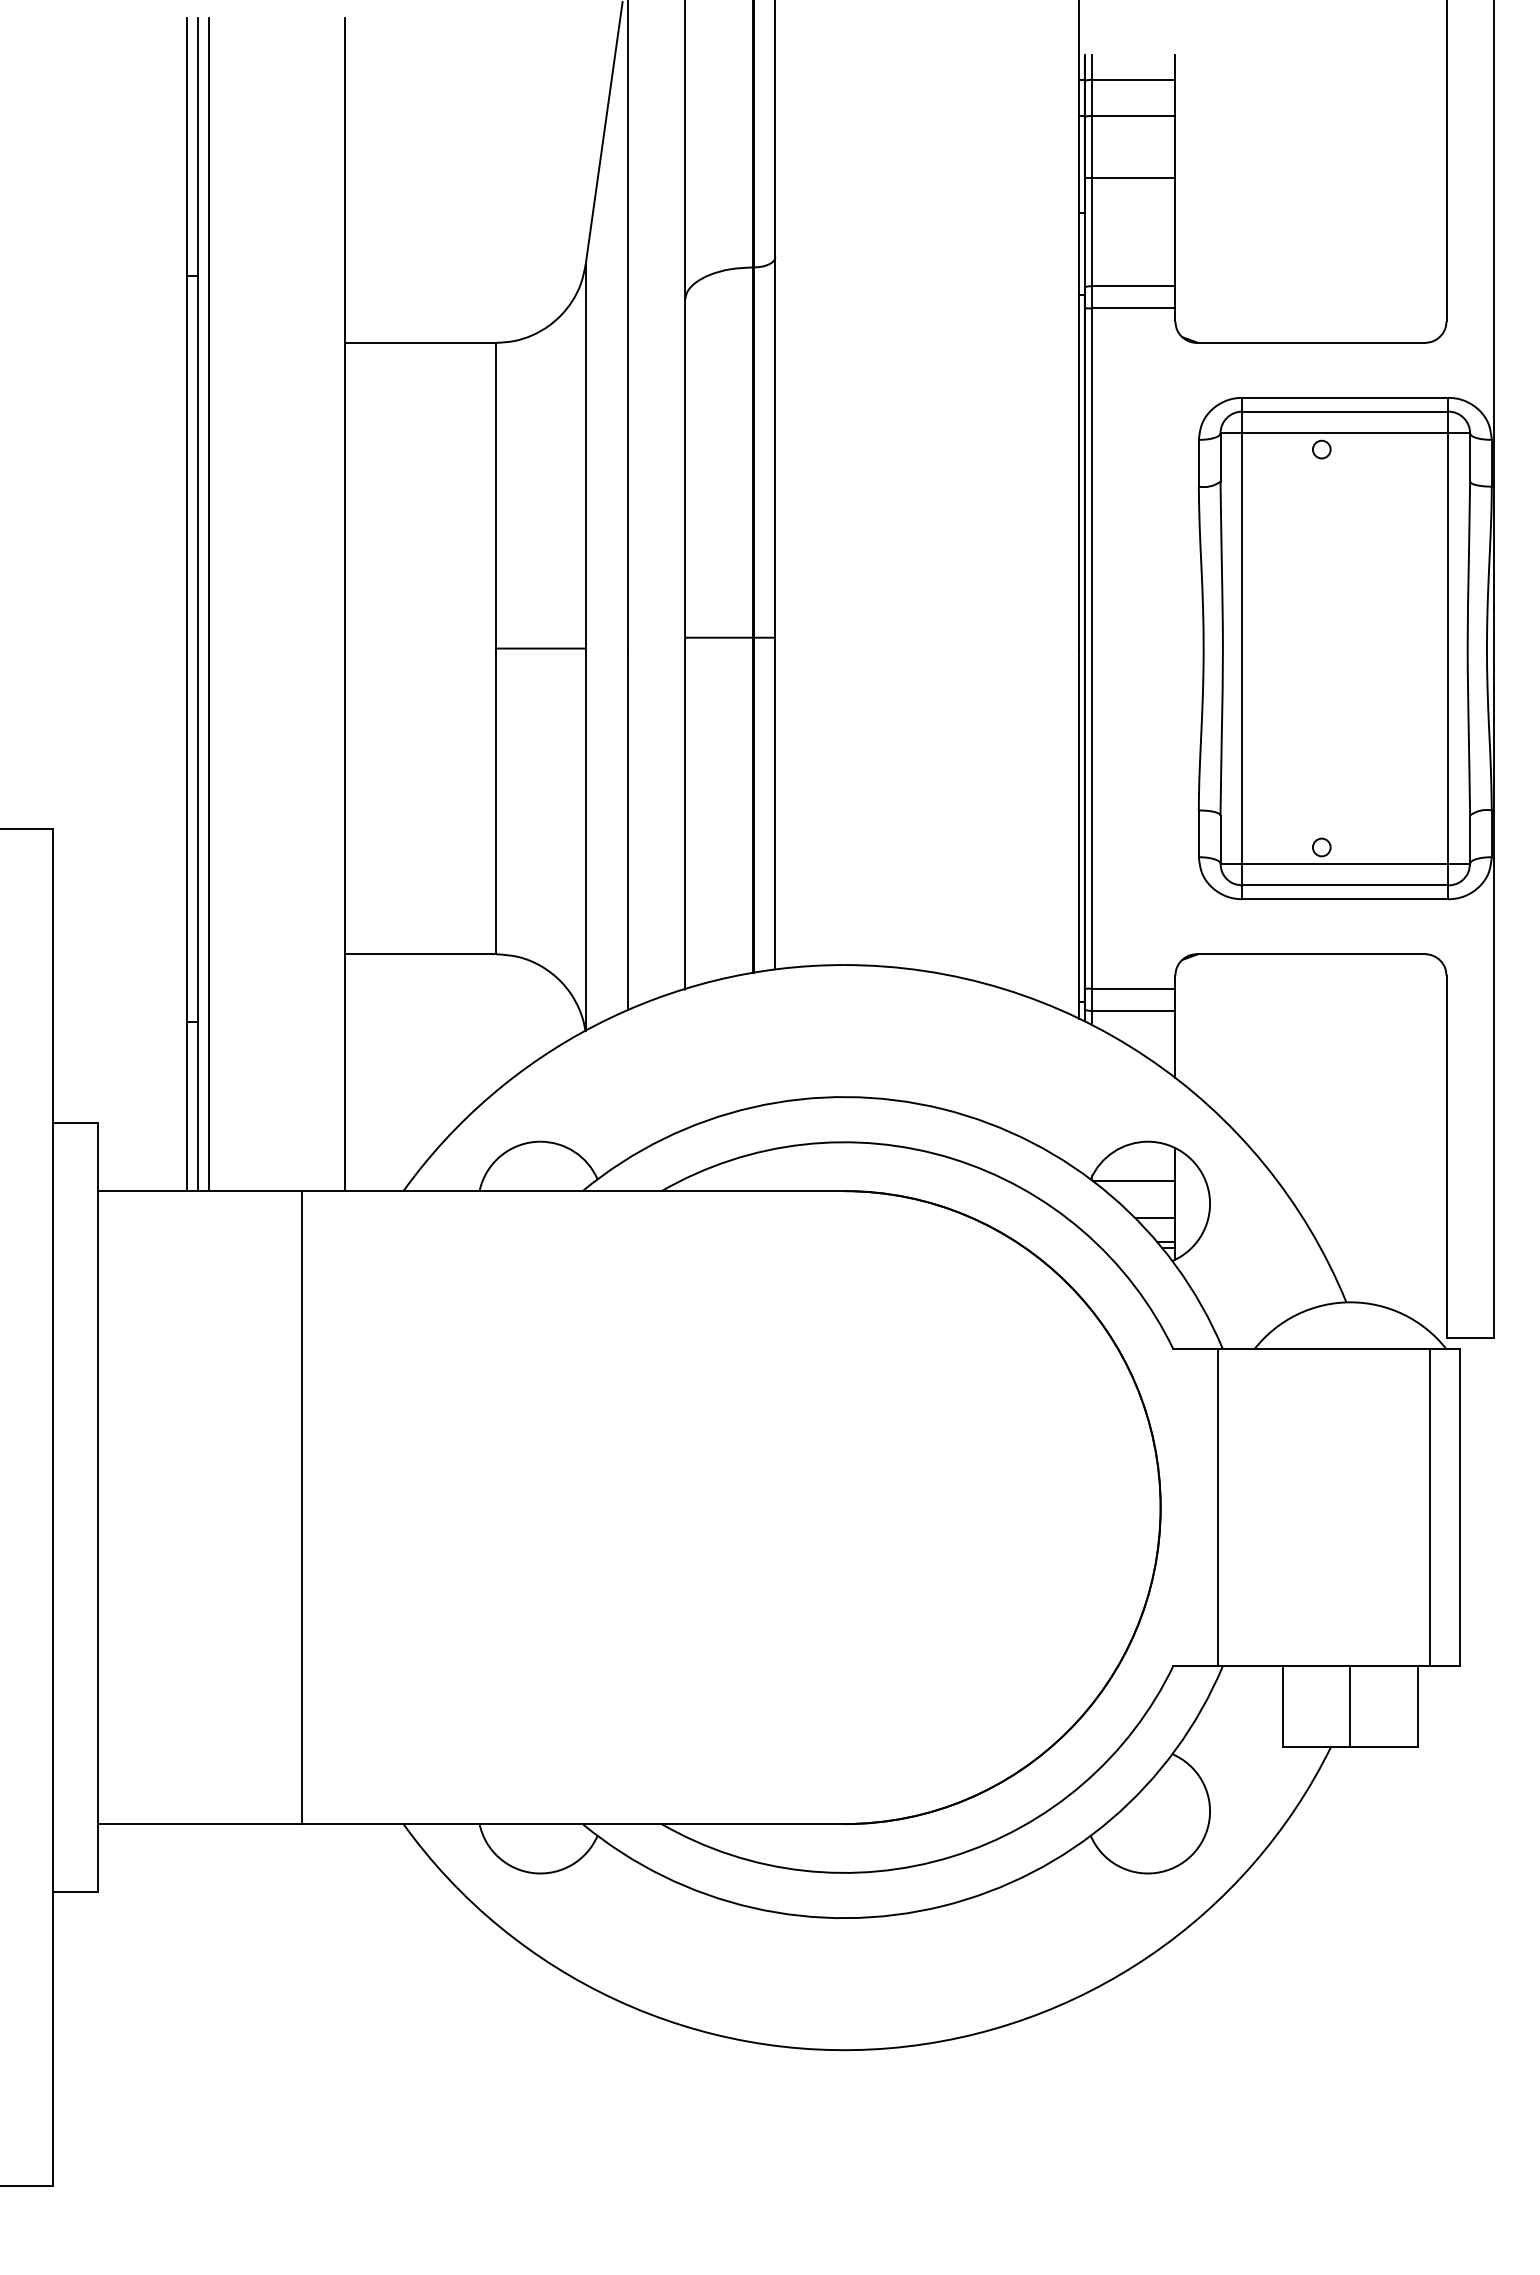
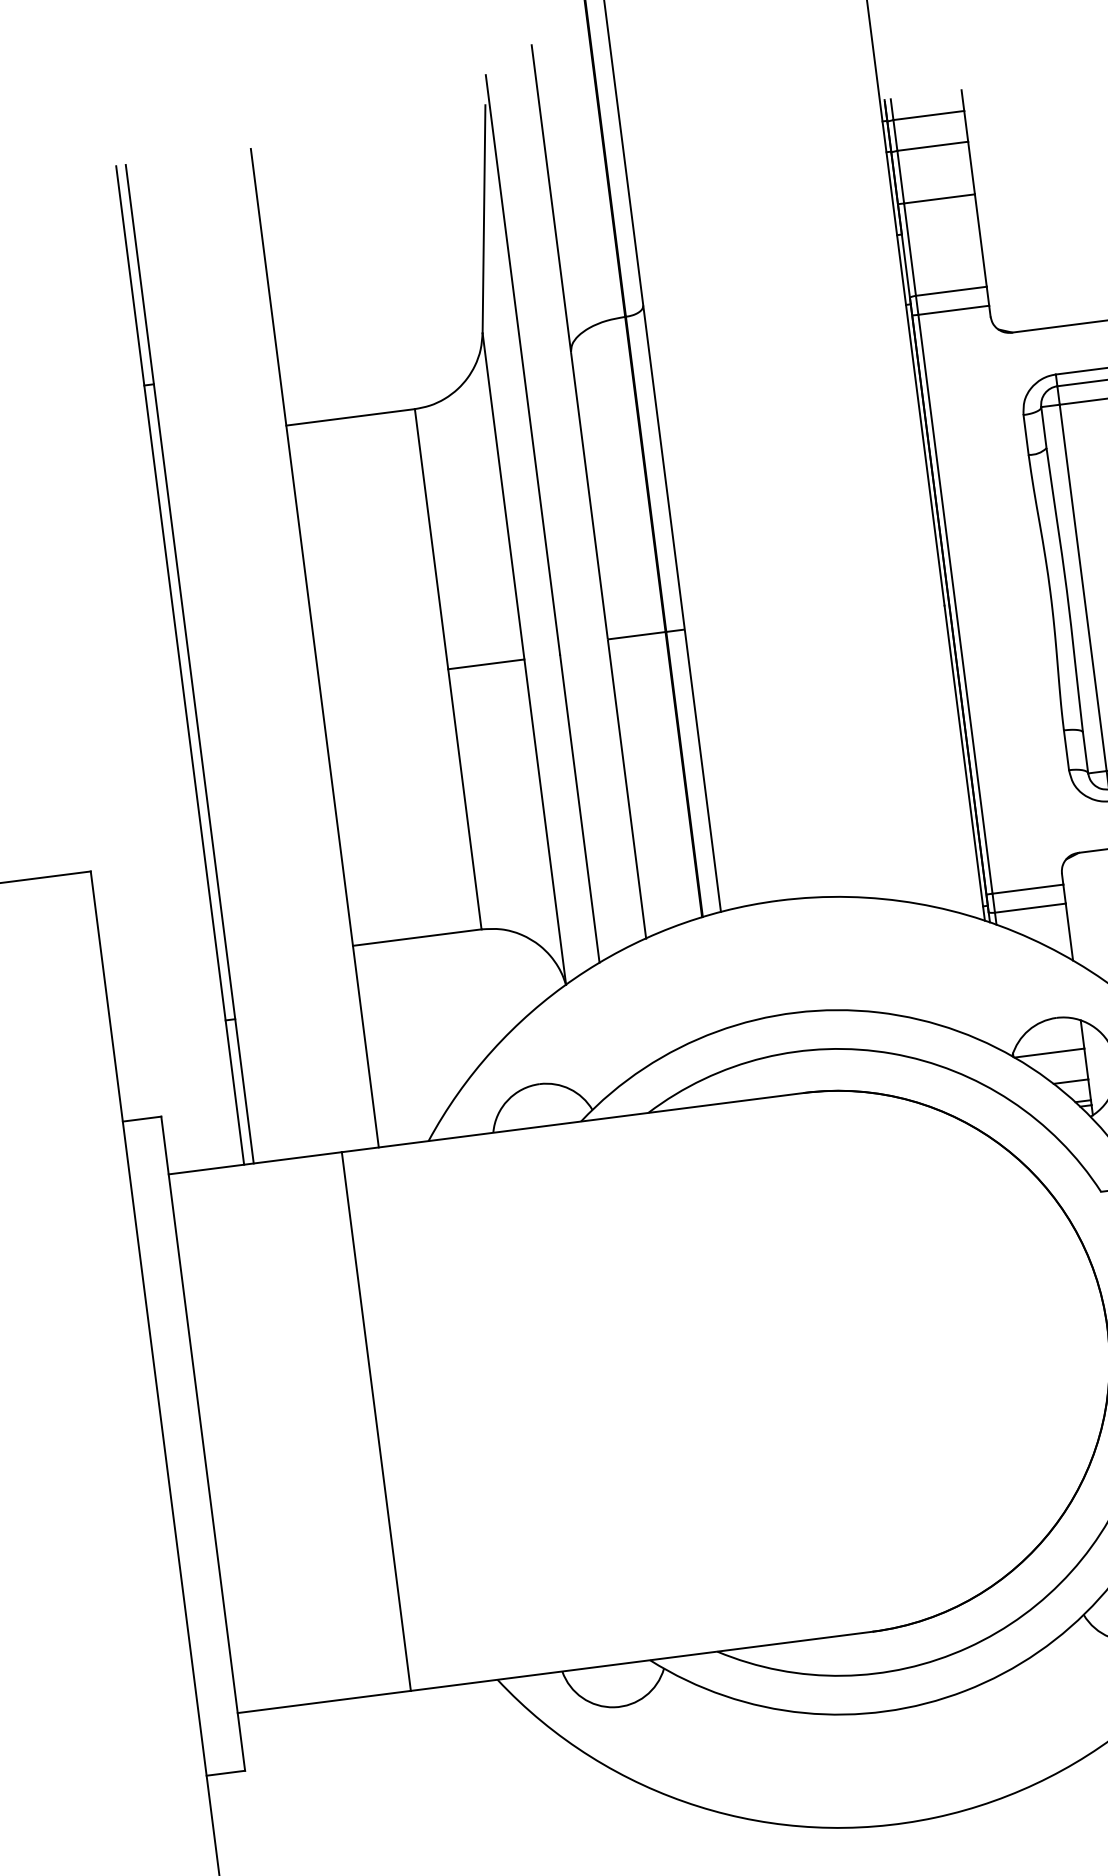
line: (209, 604) -> (199, 663), removed

